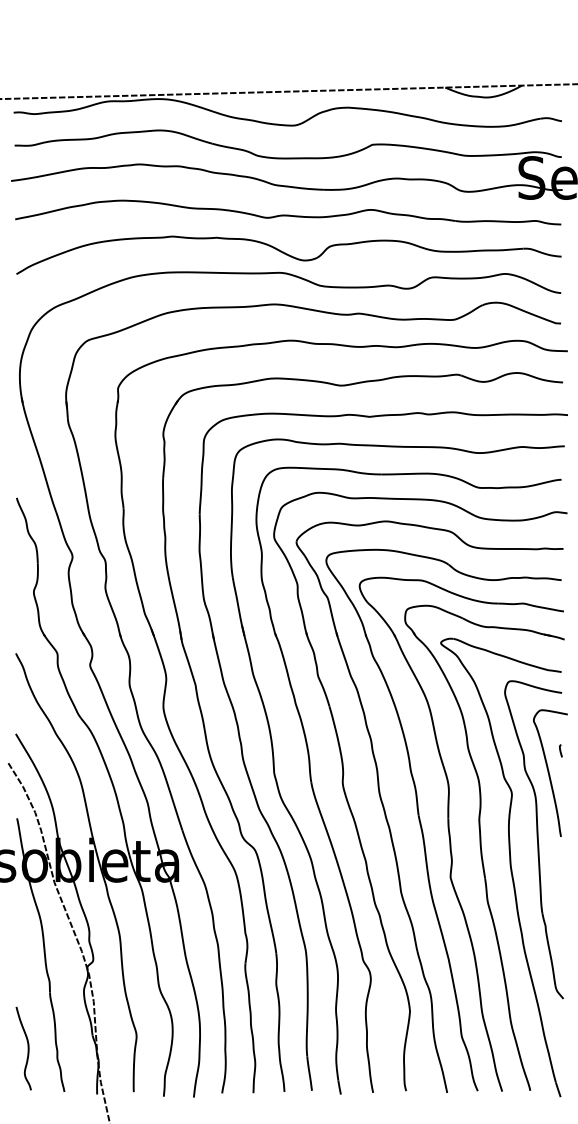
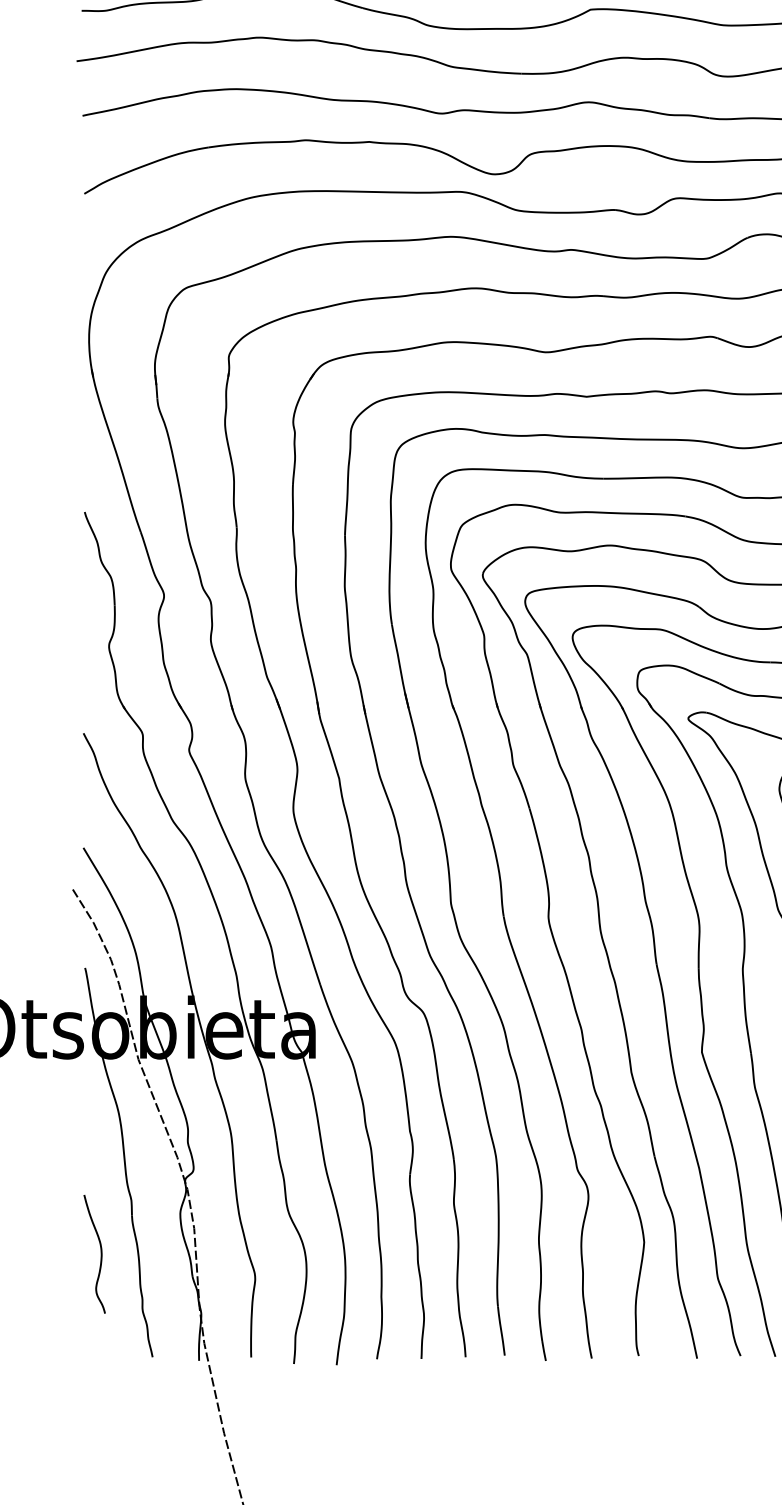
curve: (27, 1048) -> (100, 1254), moved

